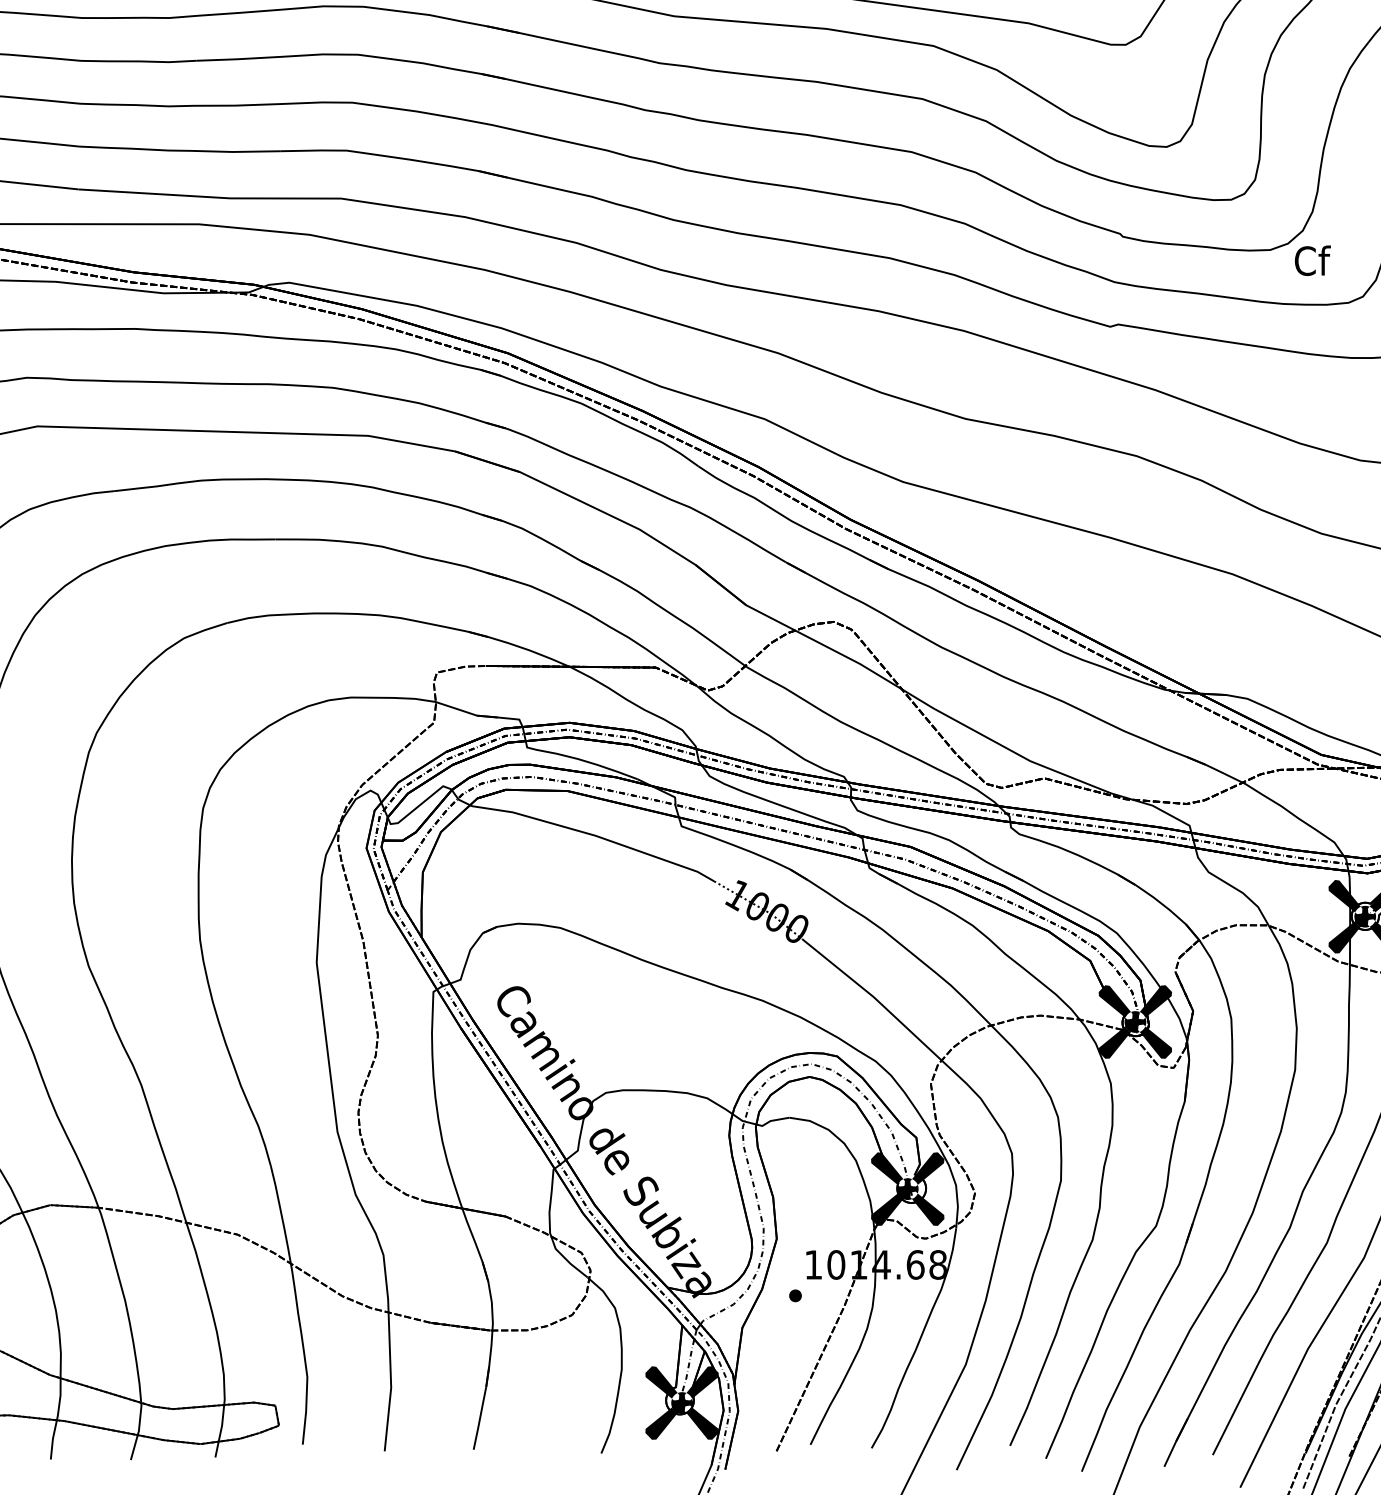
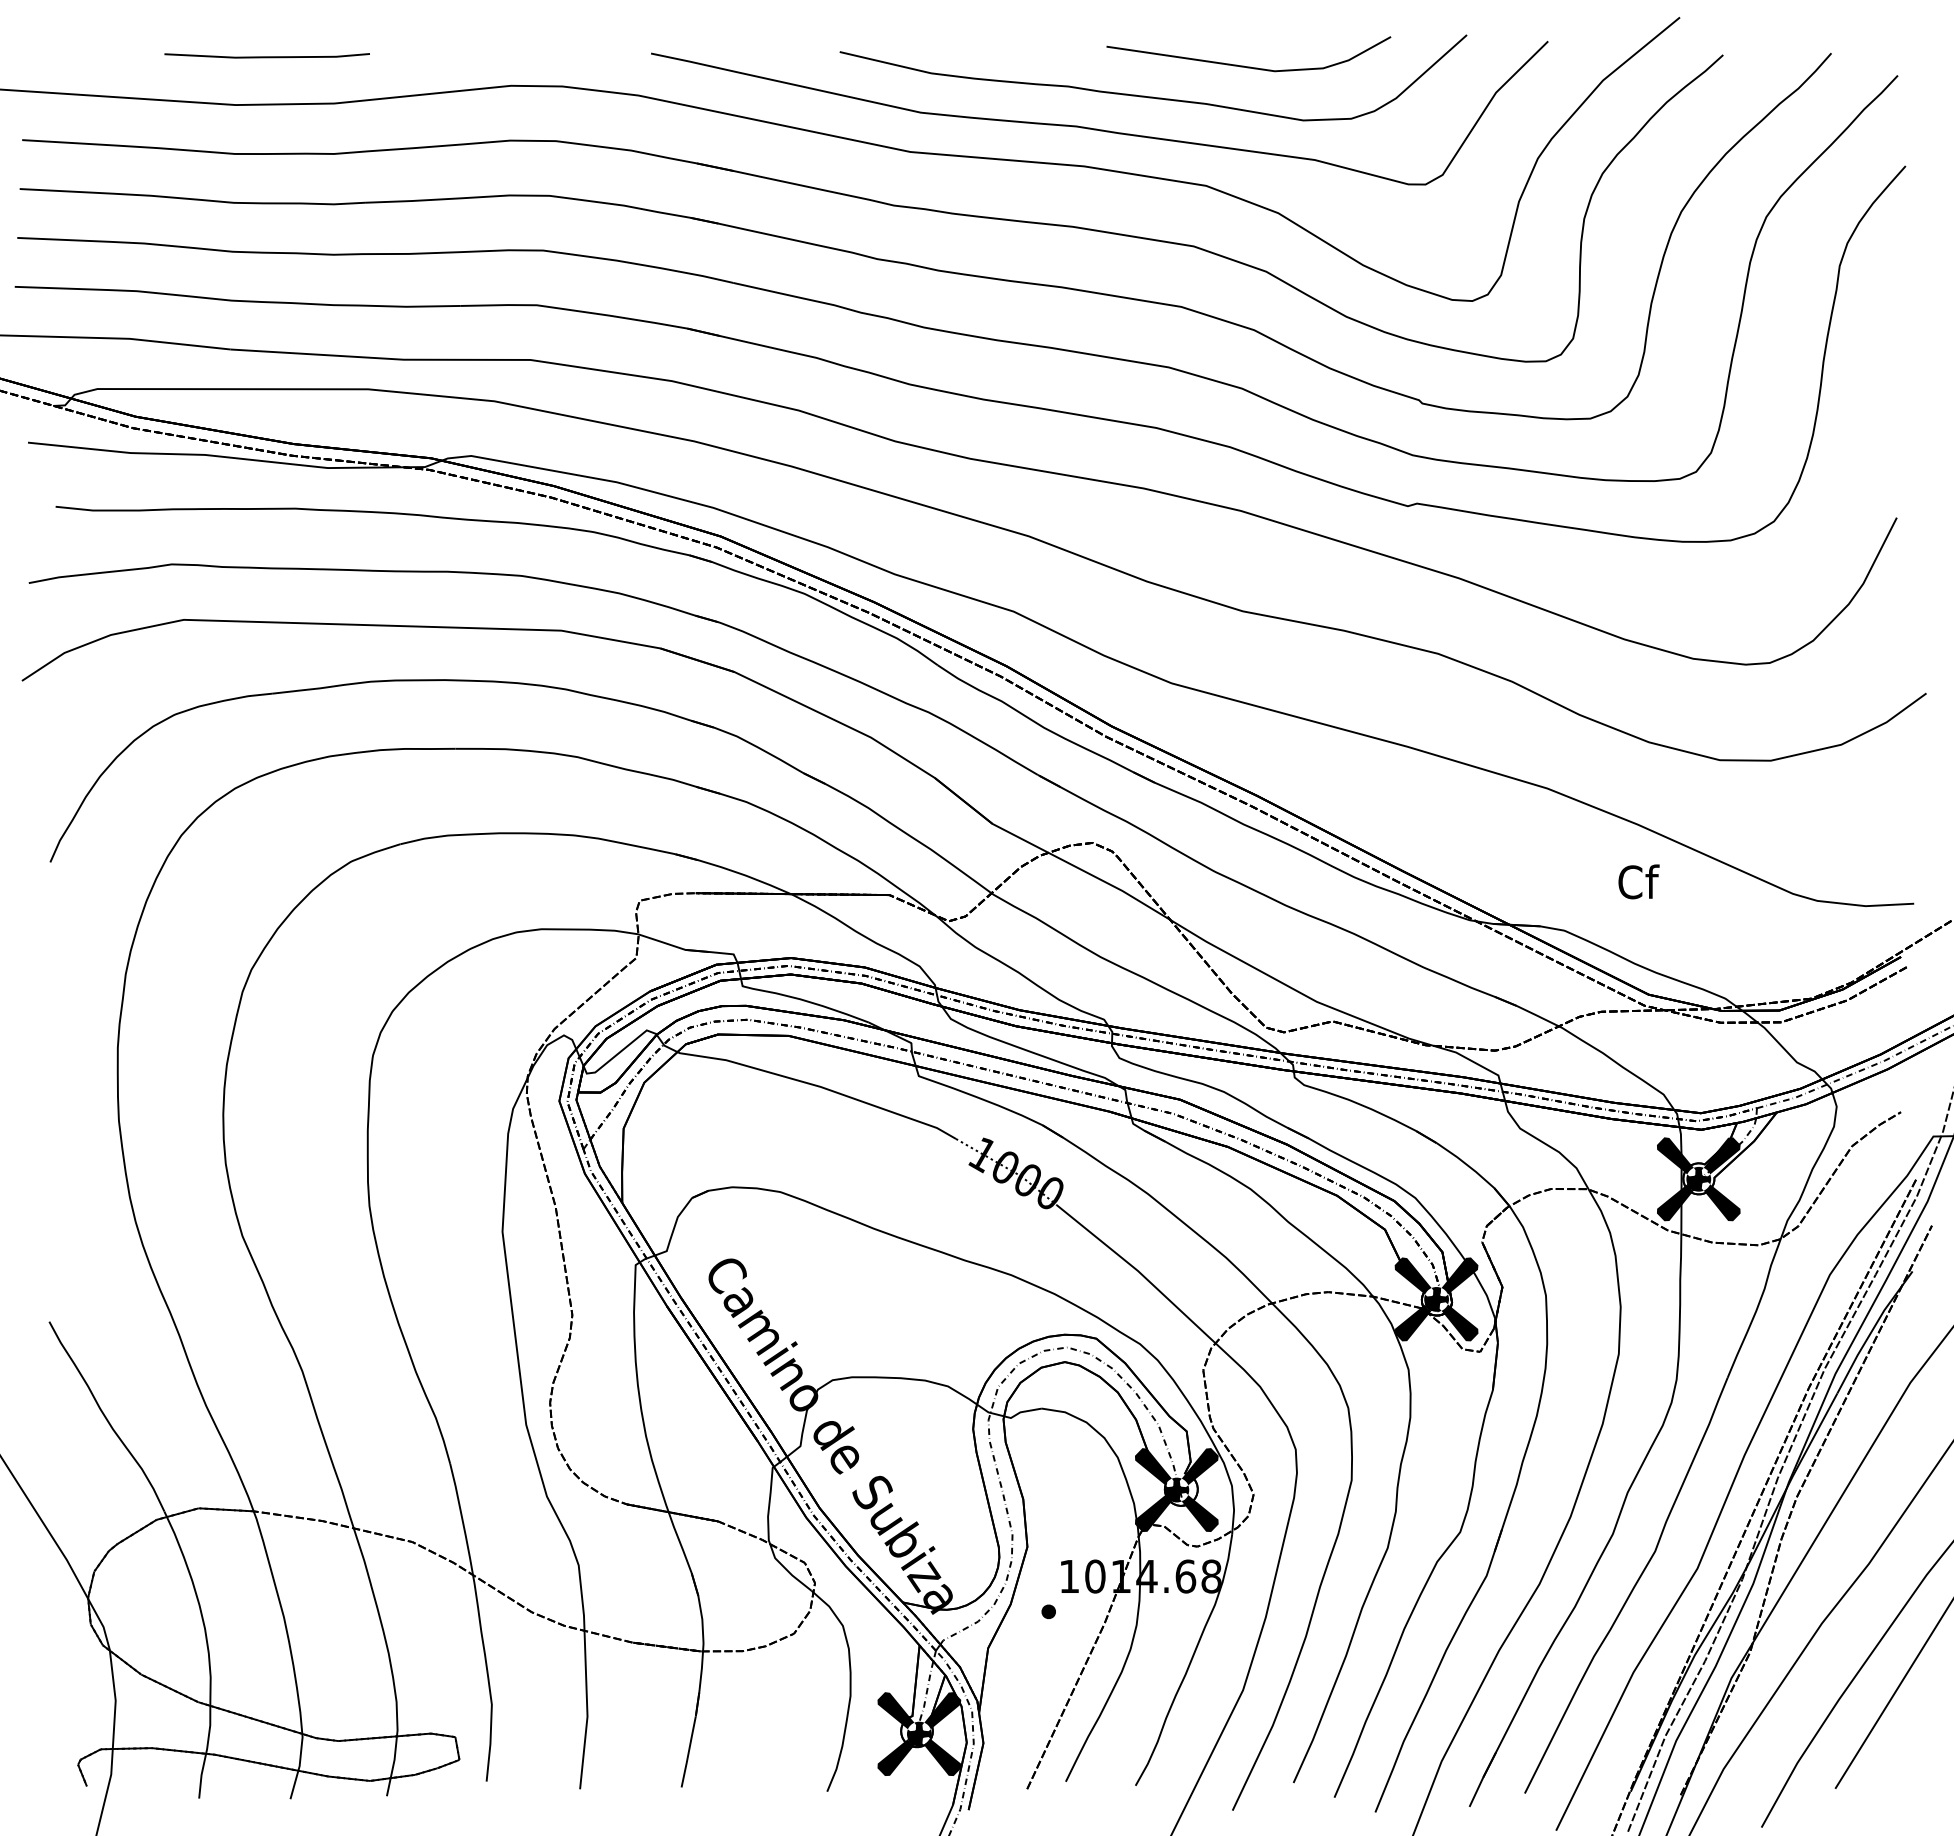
text: (1312, 260) -> (1638, 881), moved

